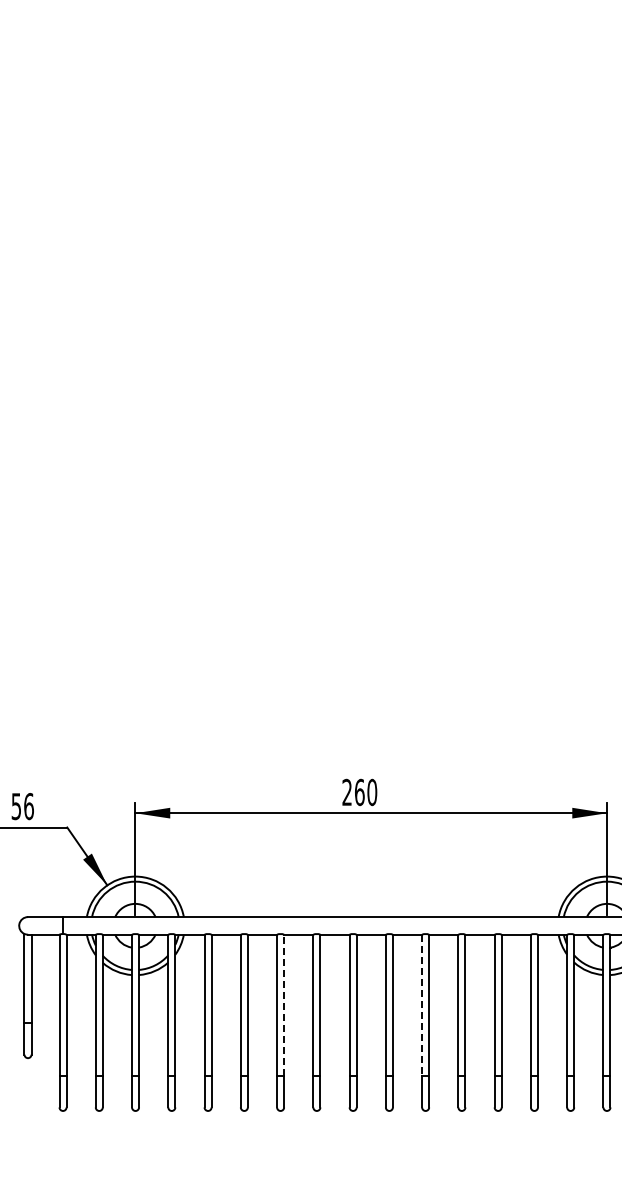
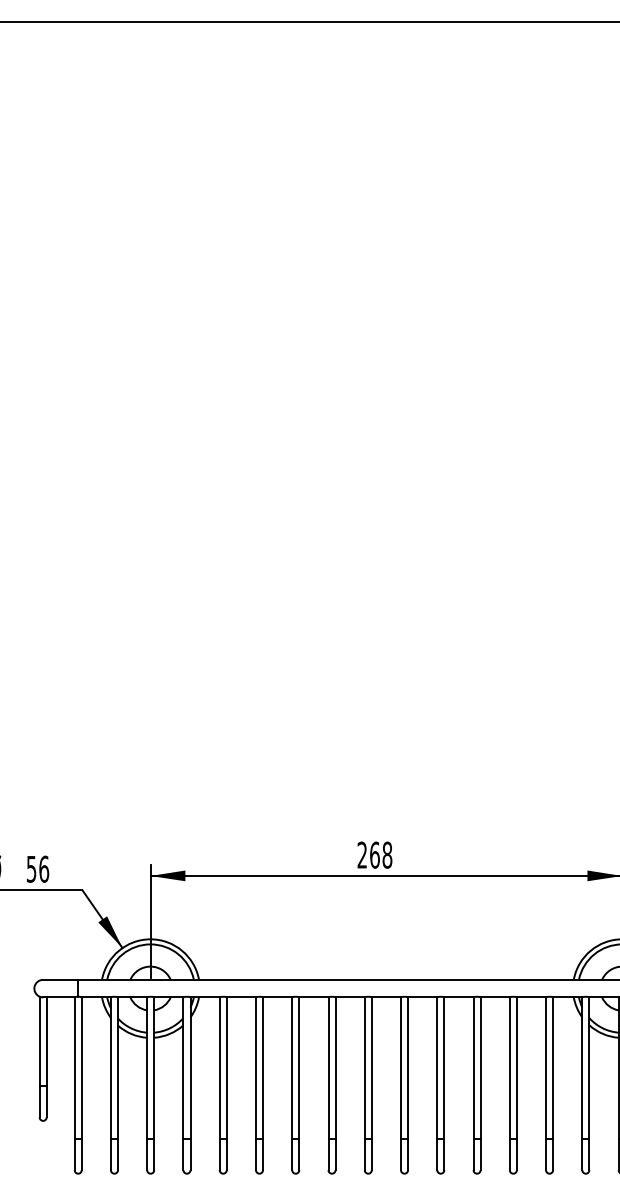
text: (372, 792) -> (387, 855), 260 -> 268
line: (284, 1005) -> (299, 1068), dashed -> solid
line: (422, 1005) -> (437, 1068), dashed -> solid

